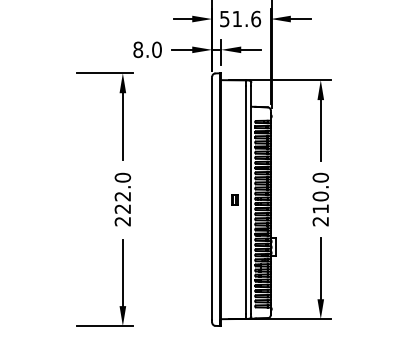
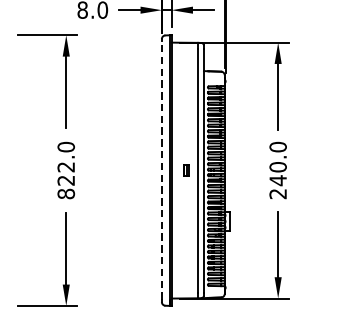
line: (212, 199) -> (162, 170), solid -> dashed
text: (320, 208) -> (277, 180), 210.0 -> 240.0
text: (122, 221) -> (65, 193), 222.0 -> 822.0

